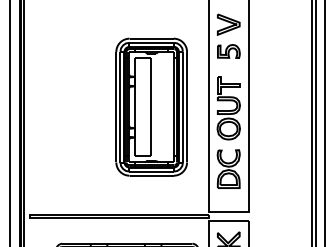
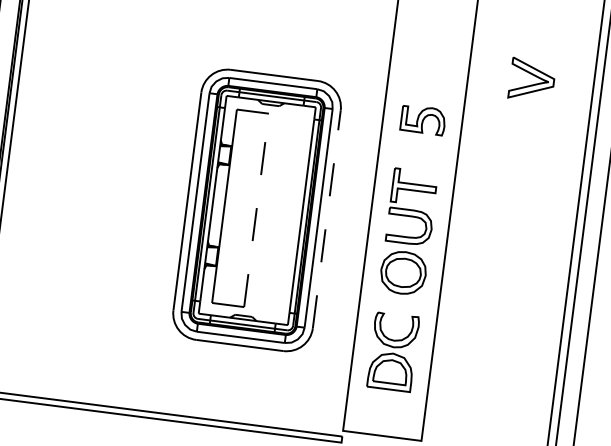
part: (228, 24) -> (531, 79), moved
line: (151, 106) -> (256, 209), solid -> dashed
line: (187, 106) -> (327, 218), solid -> dashed

